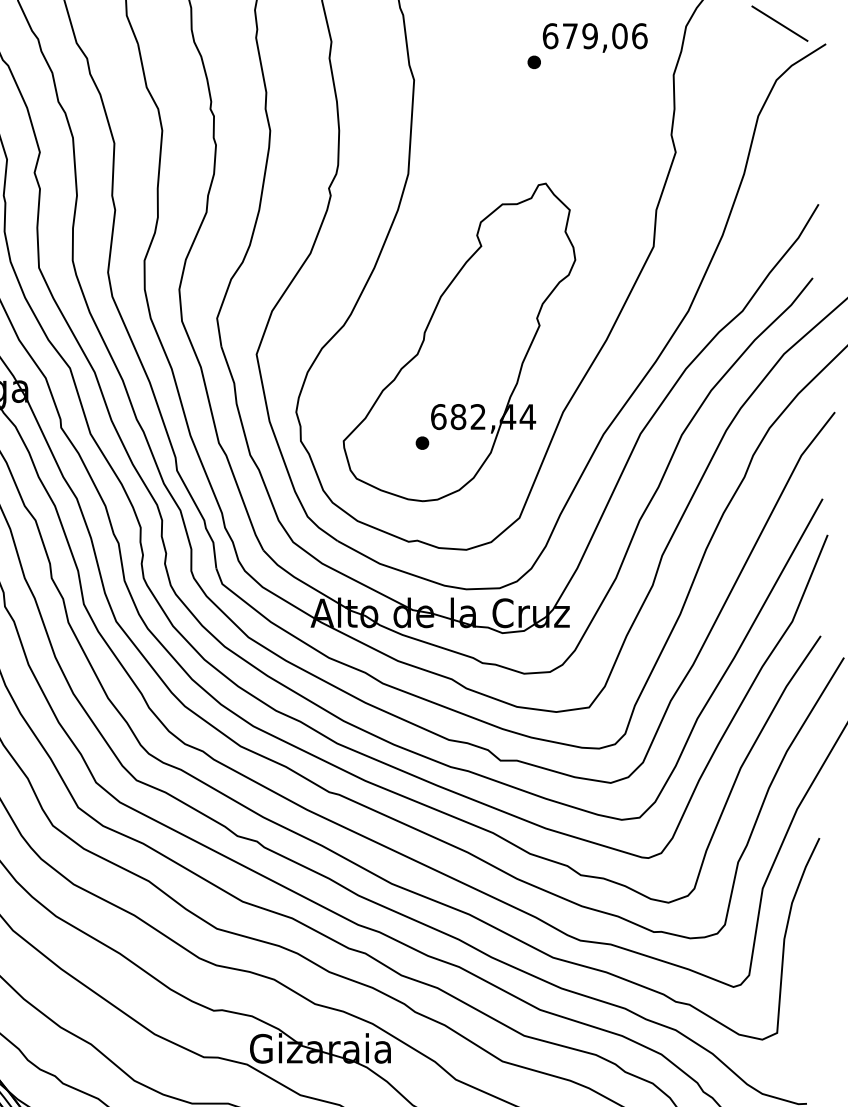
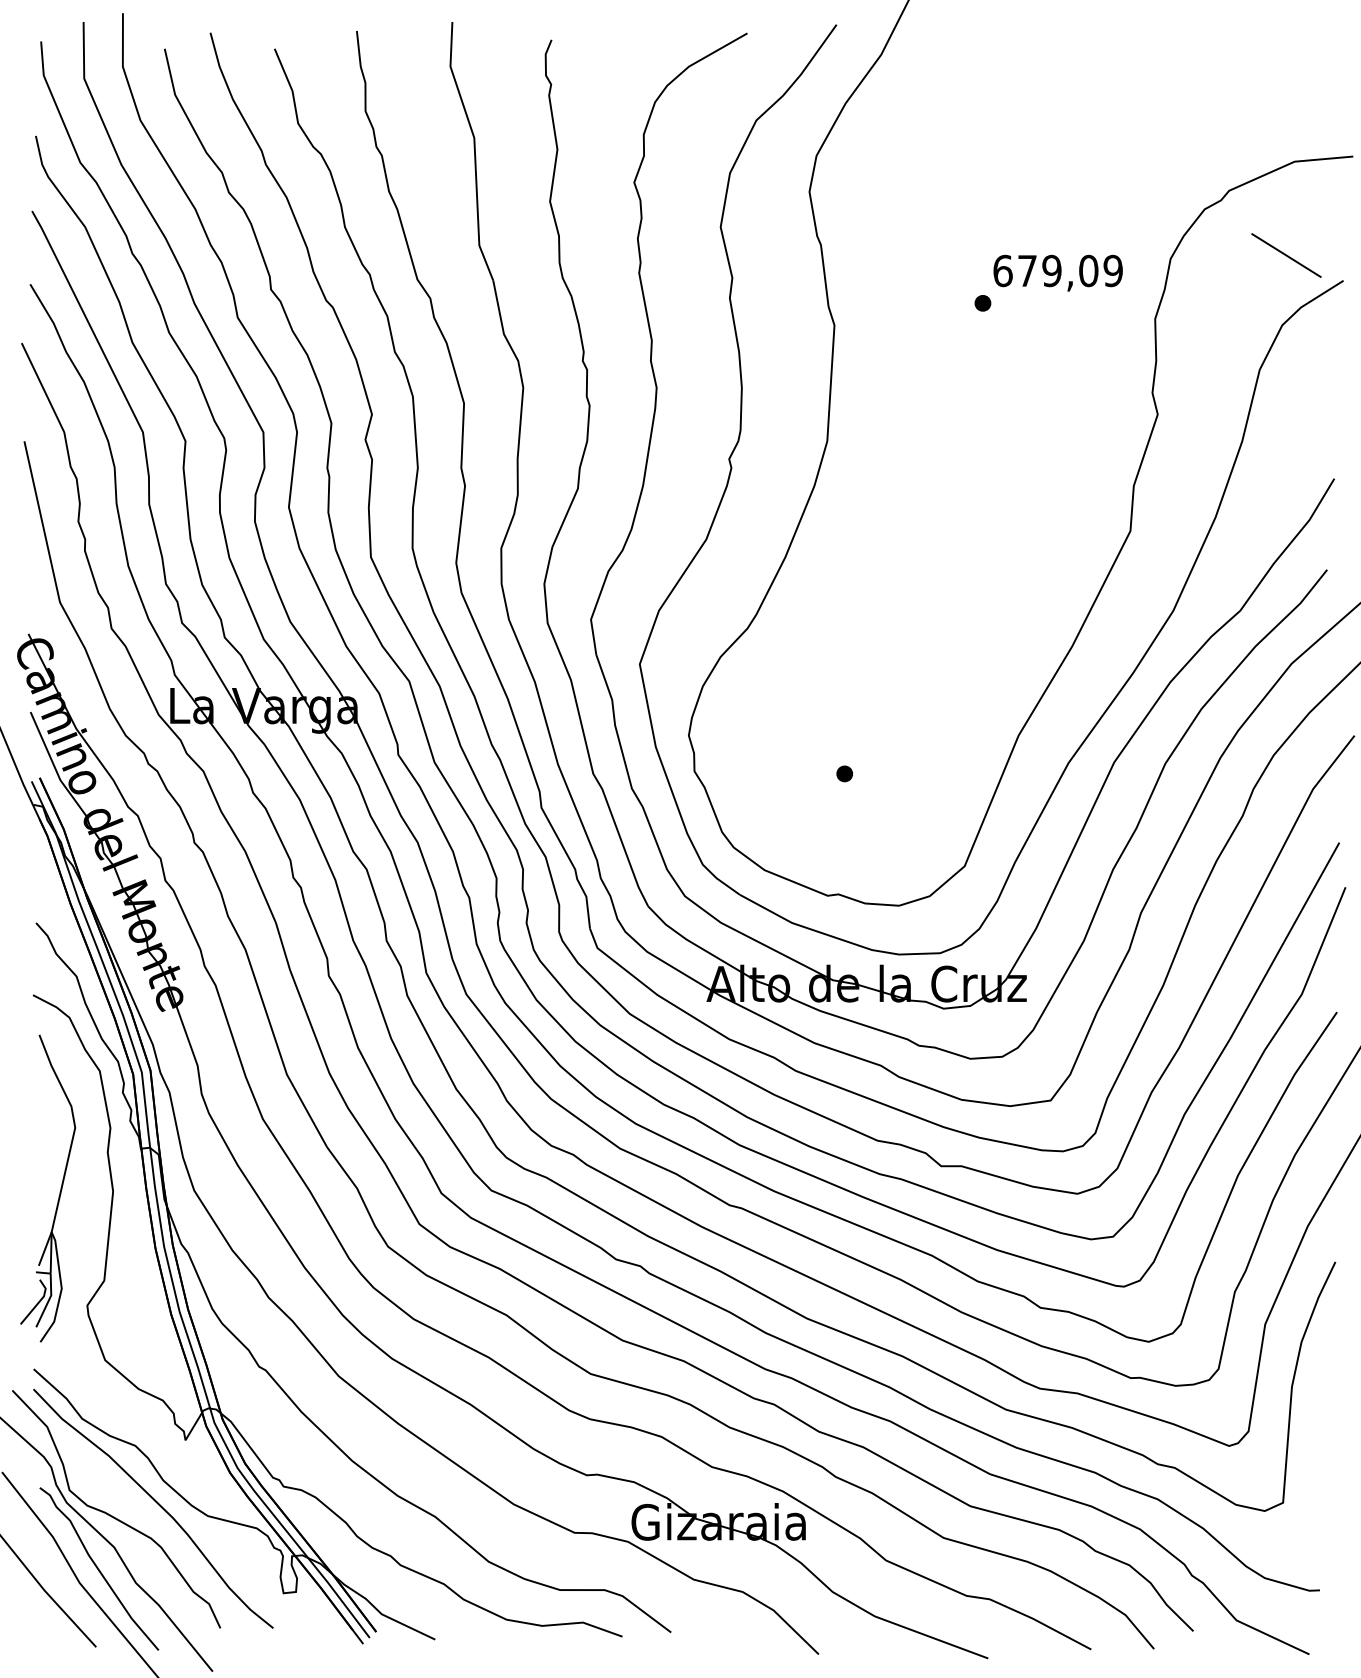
text: (639, 35) -> (1113, 270), 679,06 -> 679,09
part: (459, 342) -> (890, 649), removed

